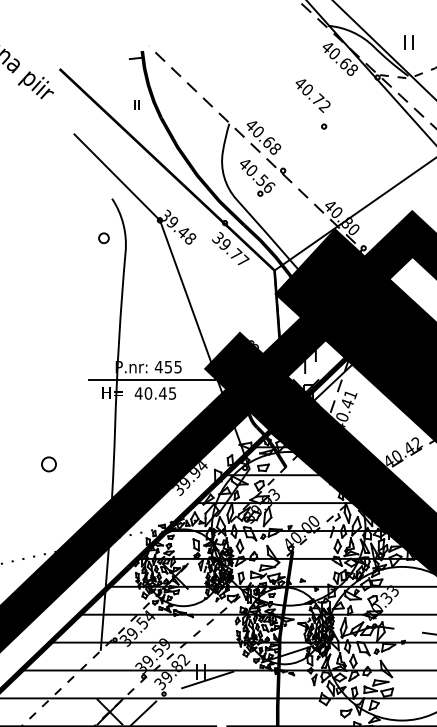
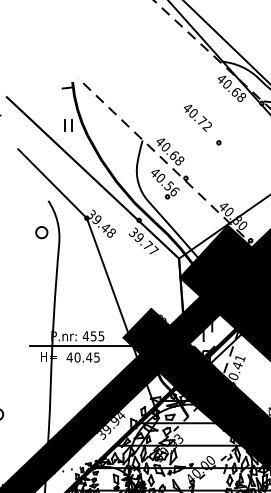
text: (312, 95) -> (197, 117), moved
part: (136, 104) -> (67, 125), size x1.67
part: (103, 238) -> (41, 232), size x1.43

